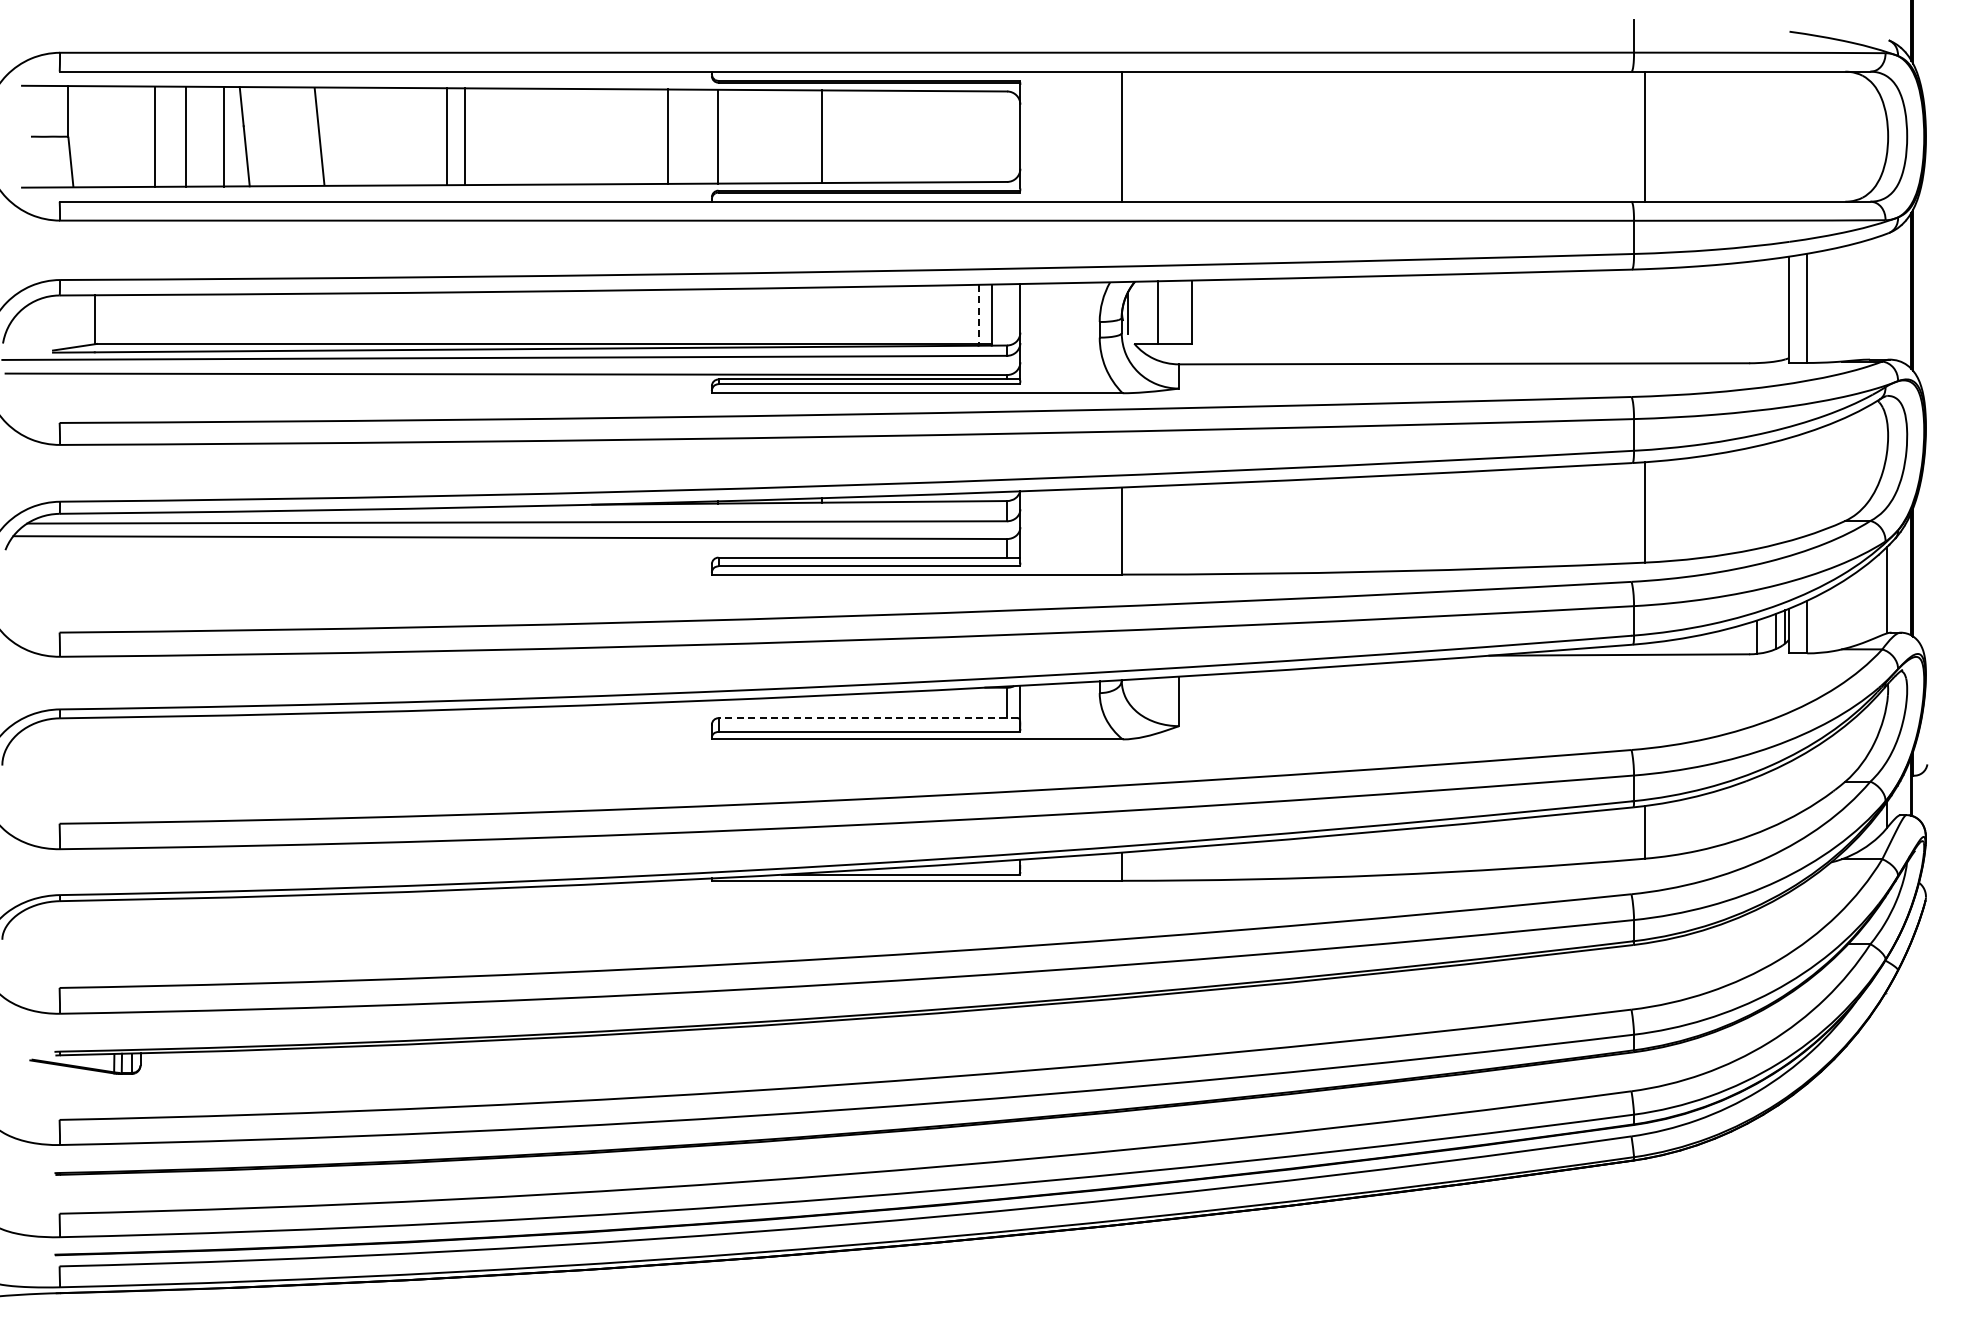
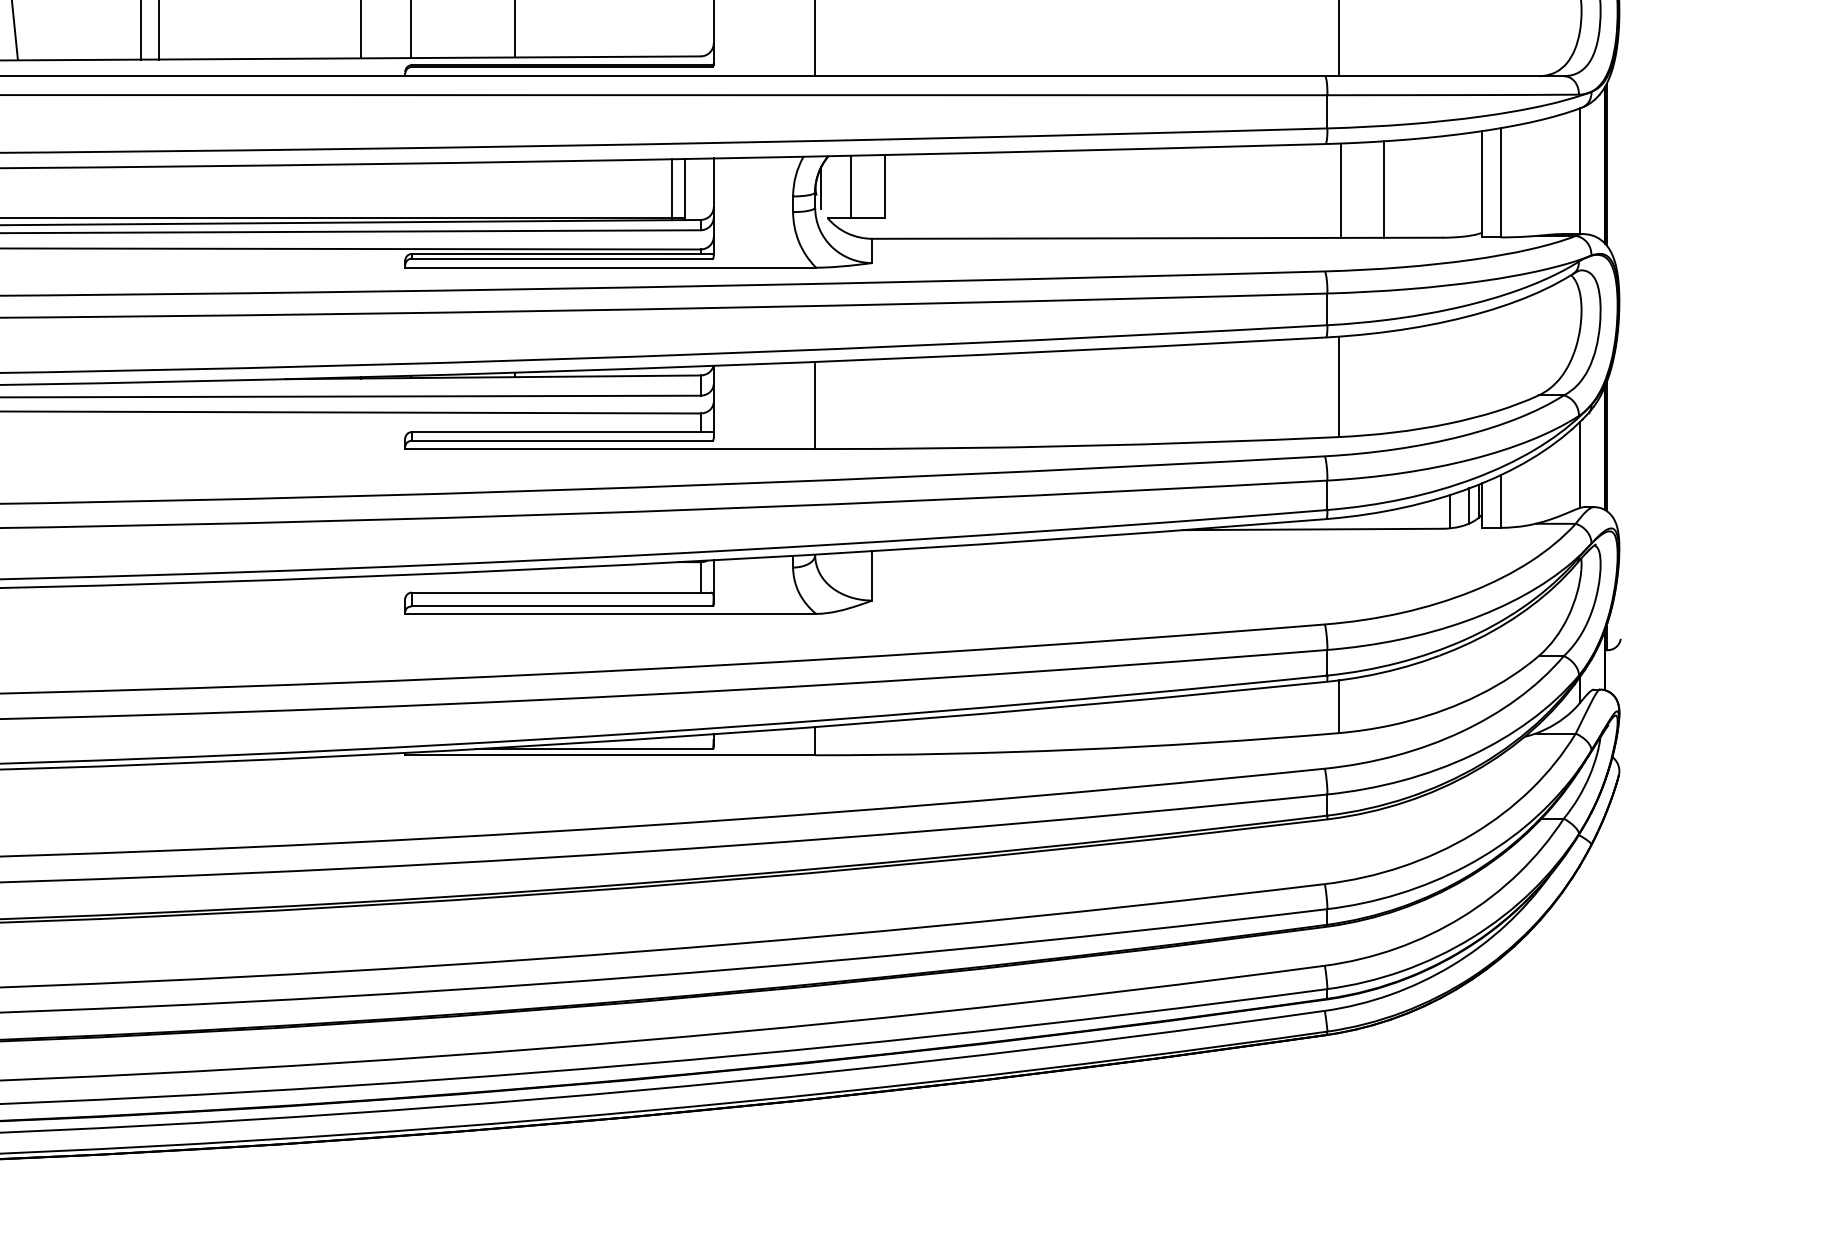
line: (1886, 296) -> (1579, 170), added
line: (978, 314) -> (671, 188), dashed -> solid
line: (1690, 314) -> (1383, 188), added
line: (1647, 316) -> (1340, 190), added
line: (868, 718) -> (561, 592), dashed -> solid

